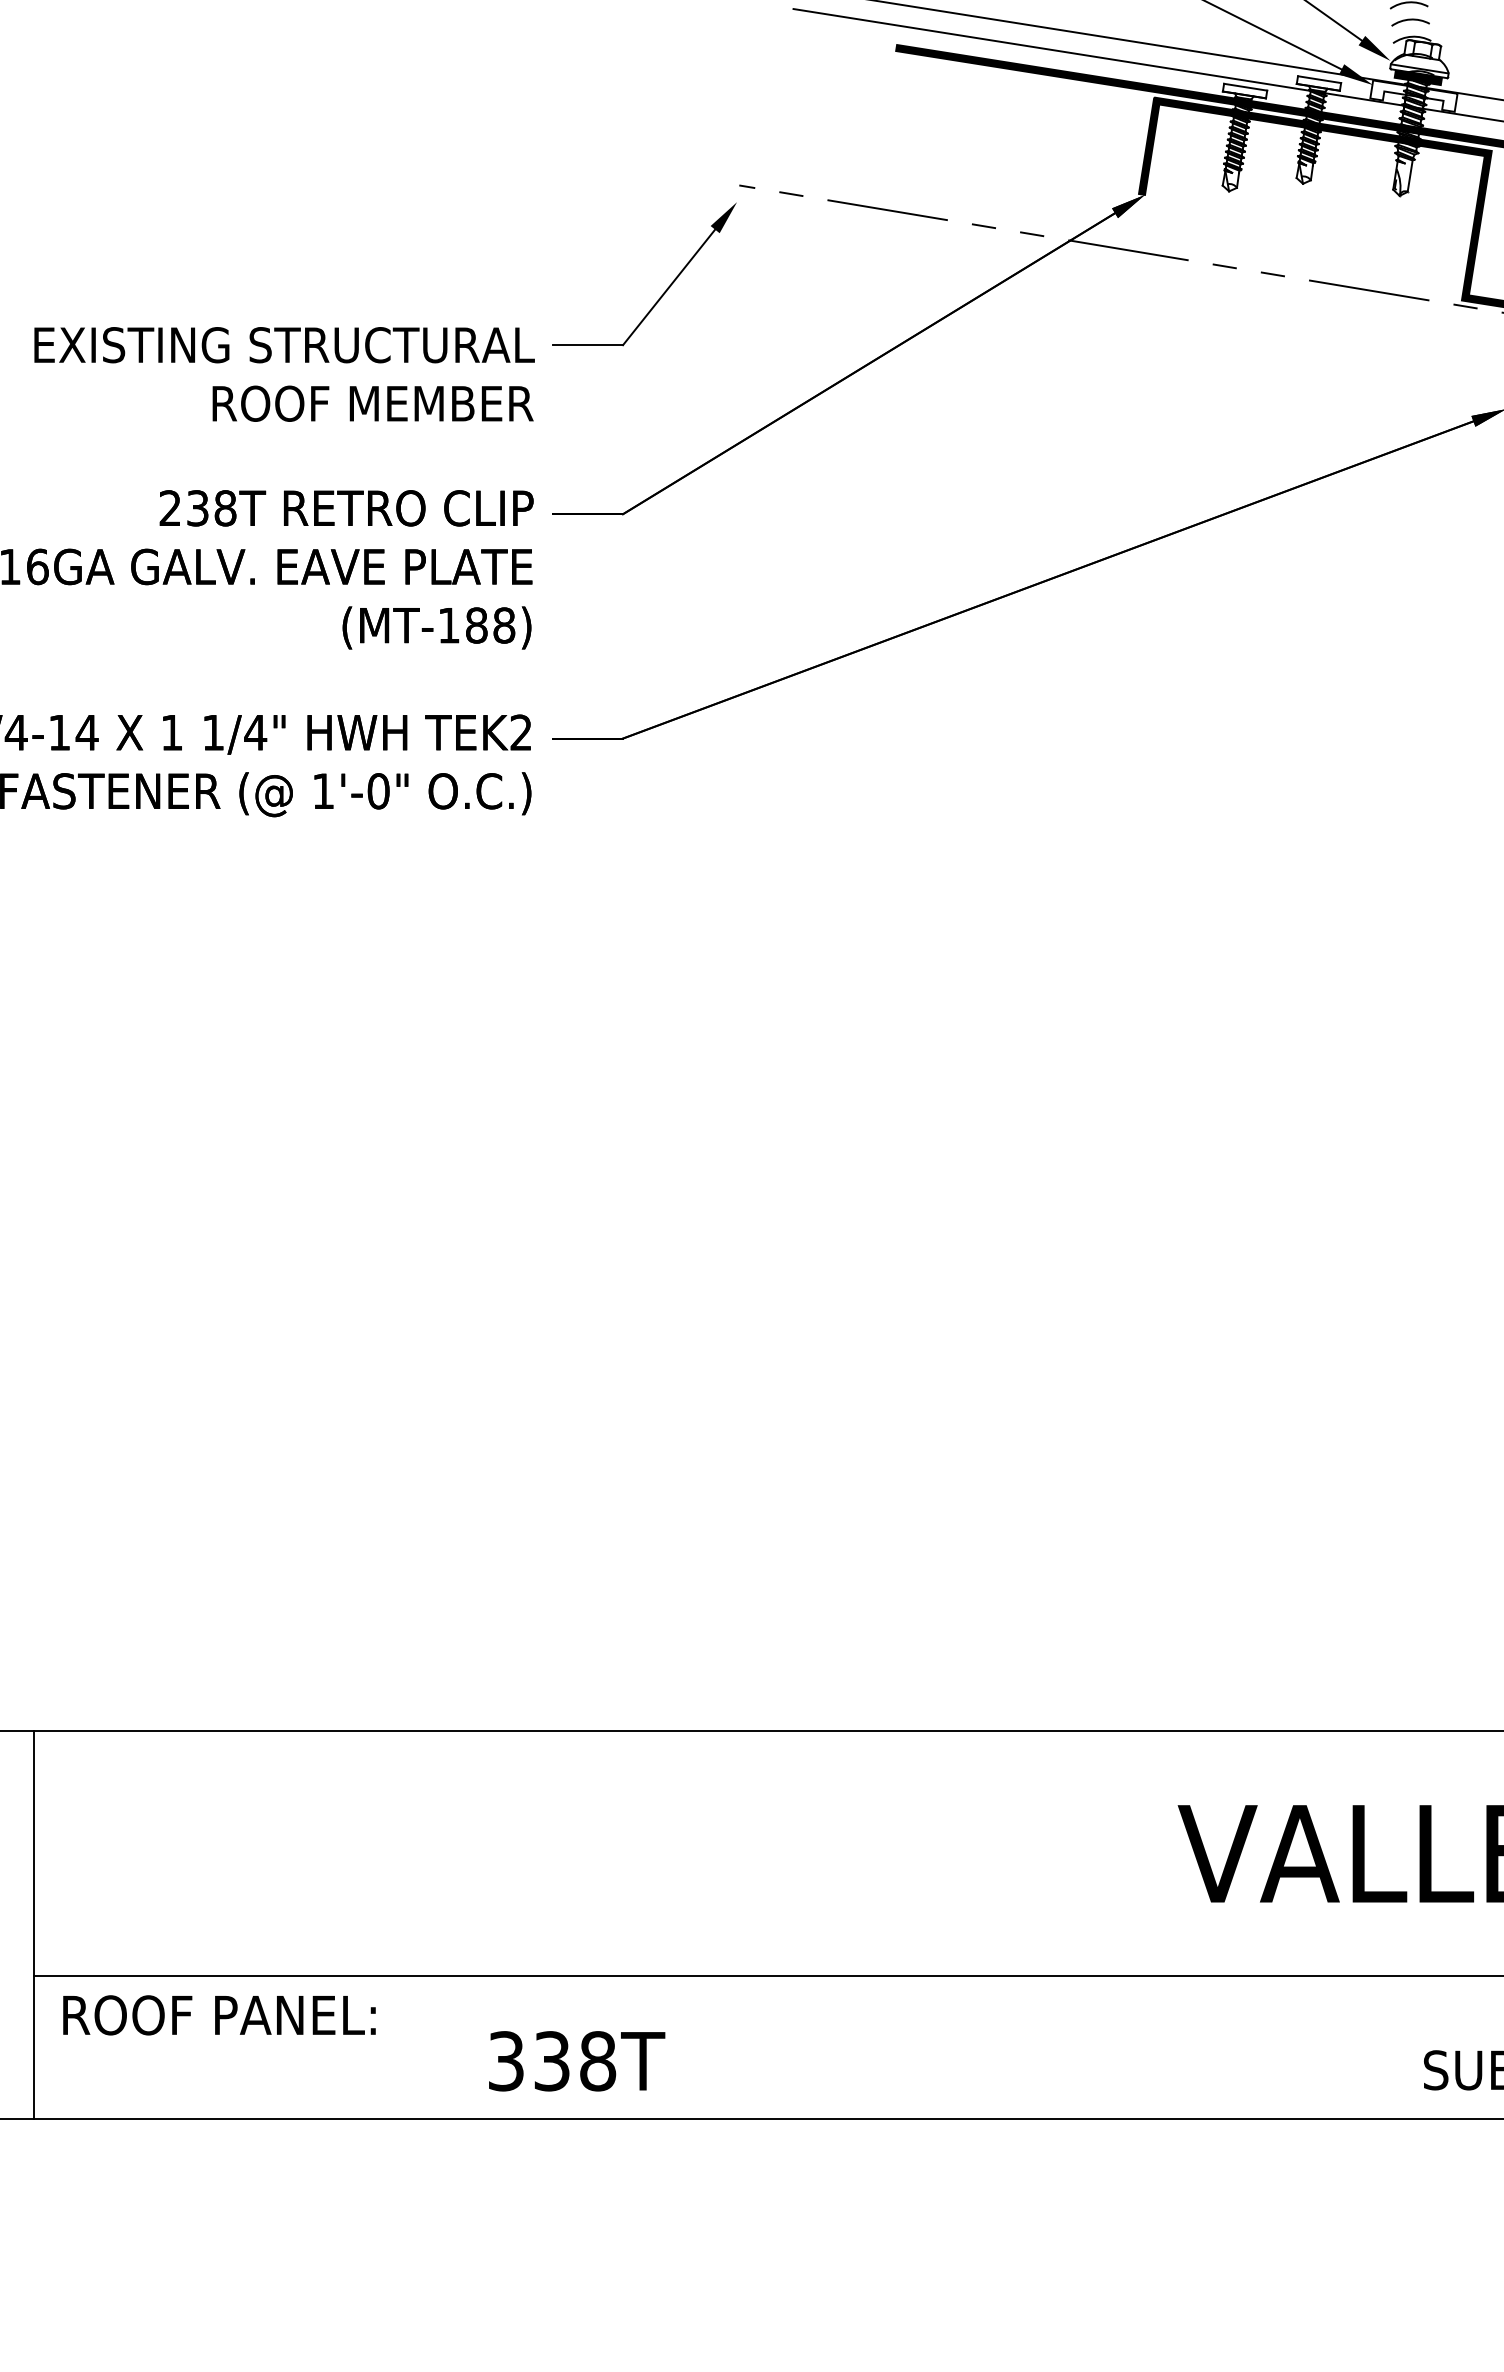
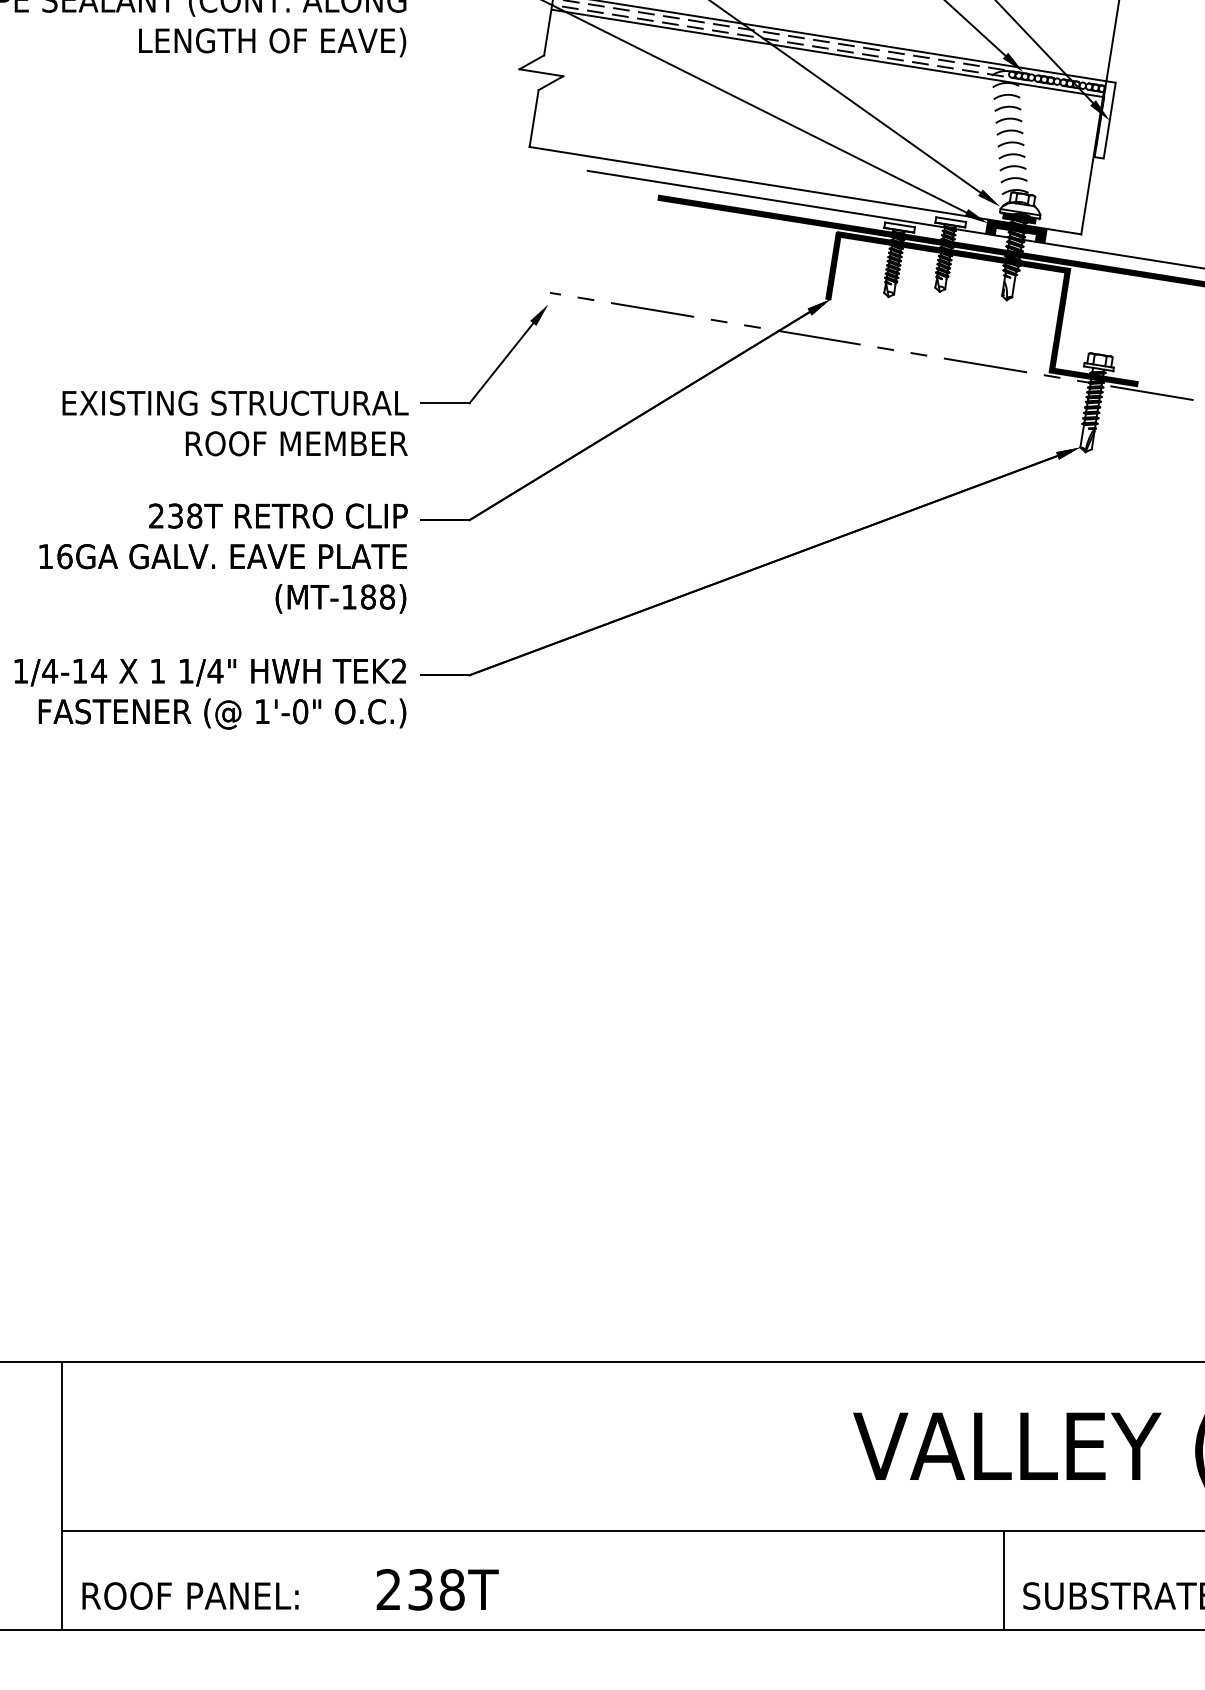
fill: (1414, 95) -> (1016, 230), added
text: (219, 2014) -> (190, 1595), moved
line: (1395, 2047) -> (1003, 1580), added
text: (505, 2060) -> (388, 1589), 338T -> 238T

